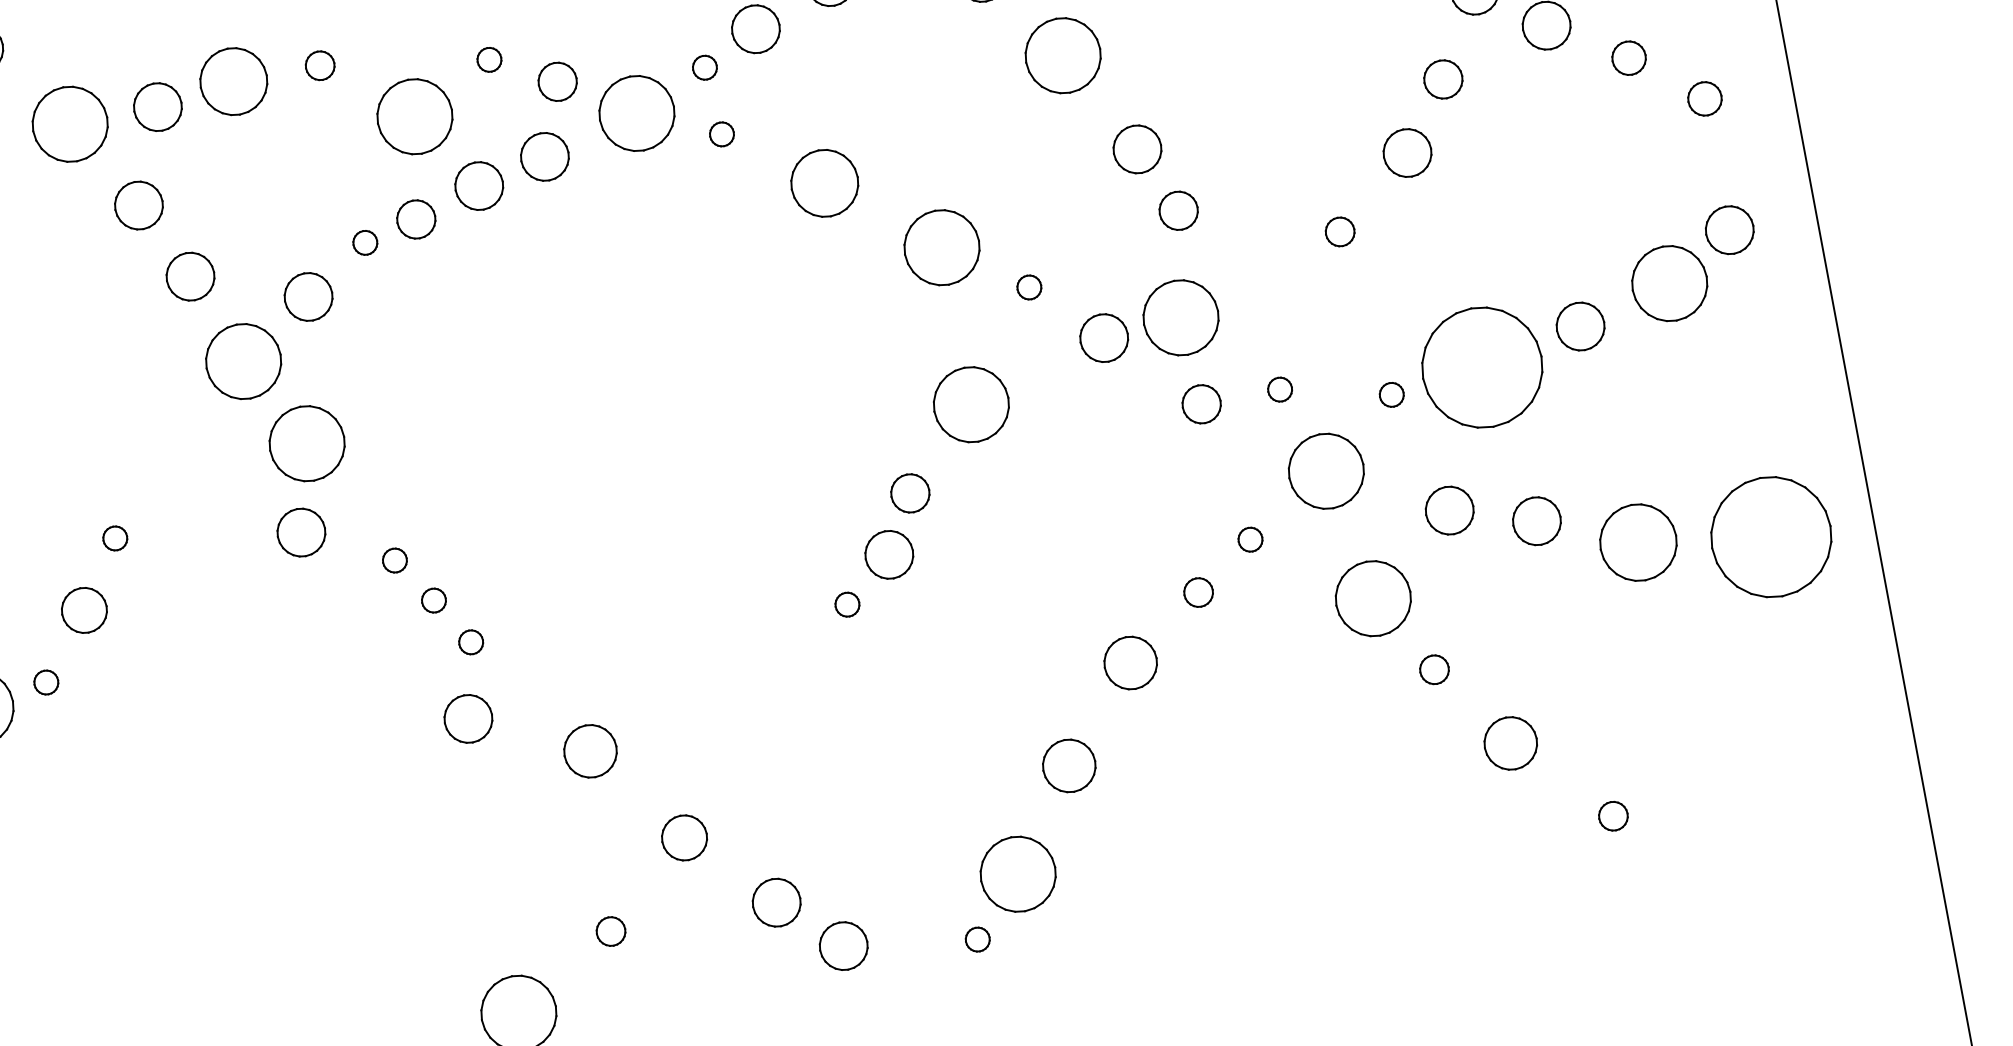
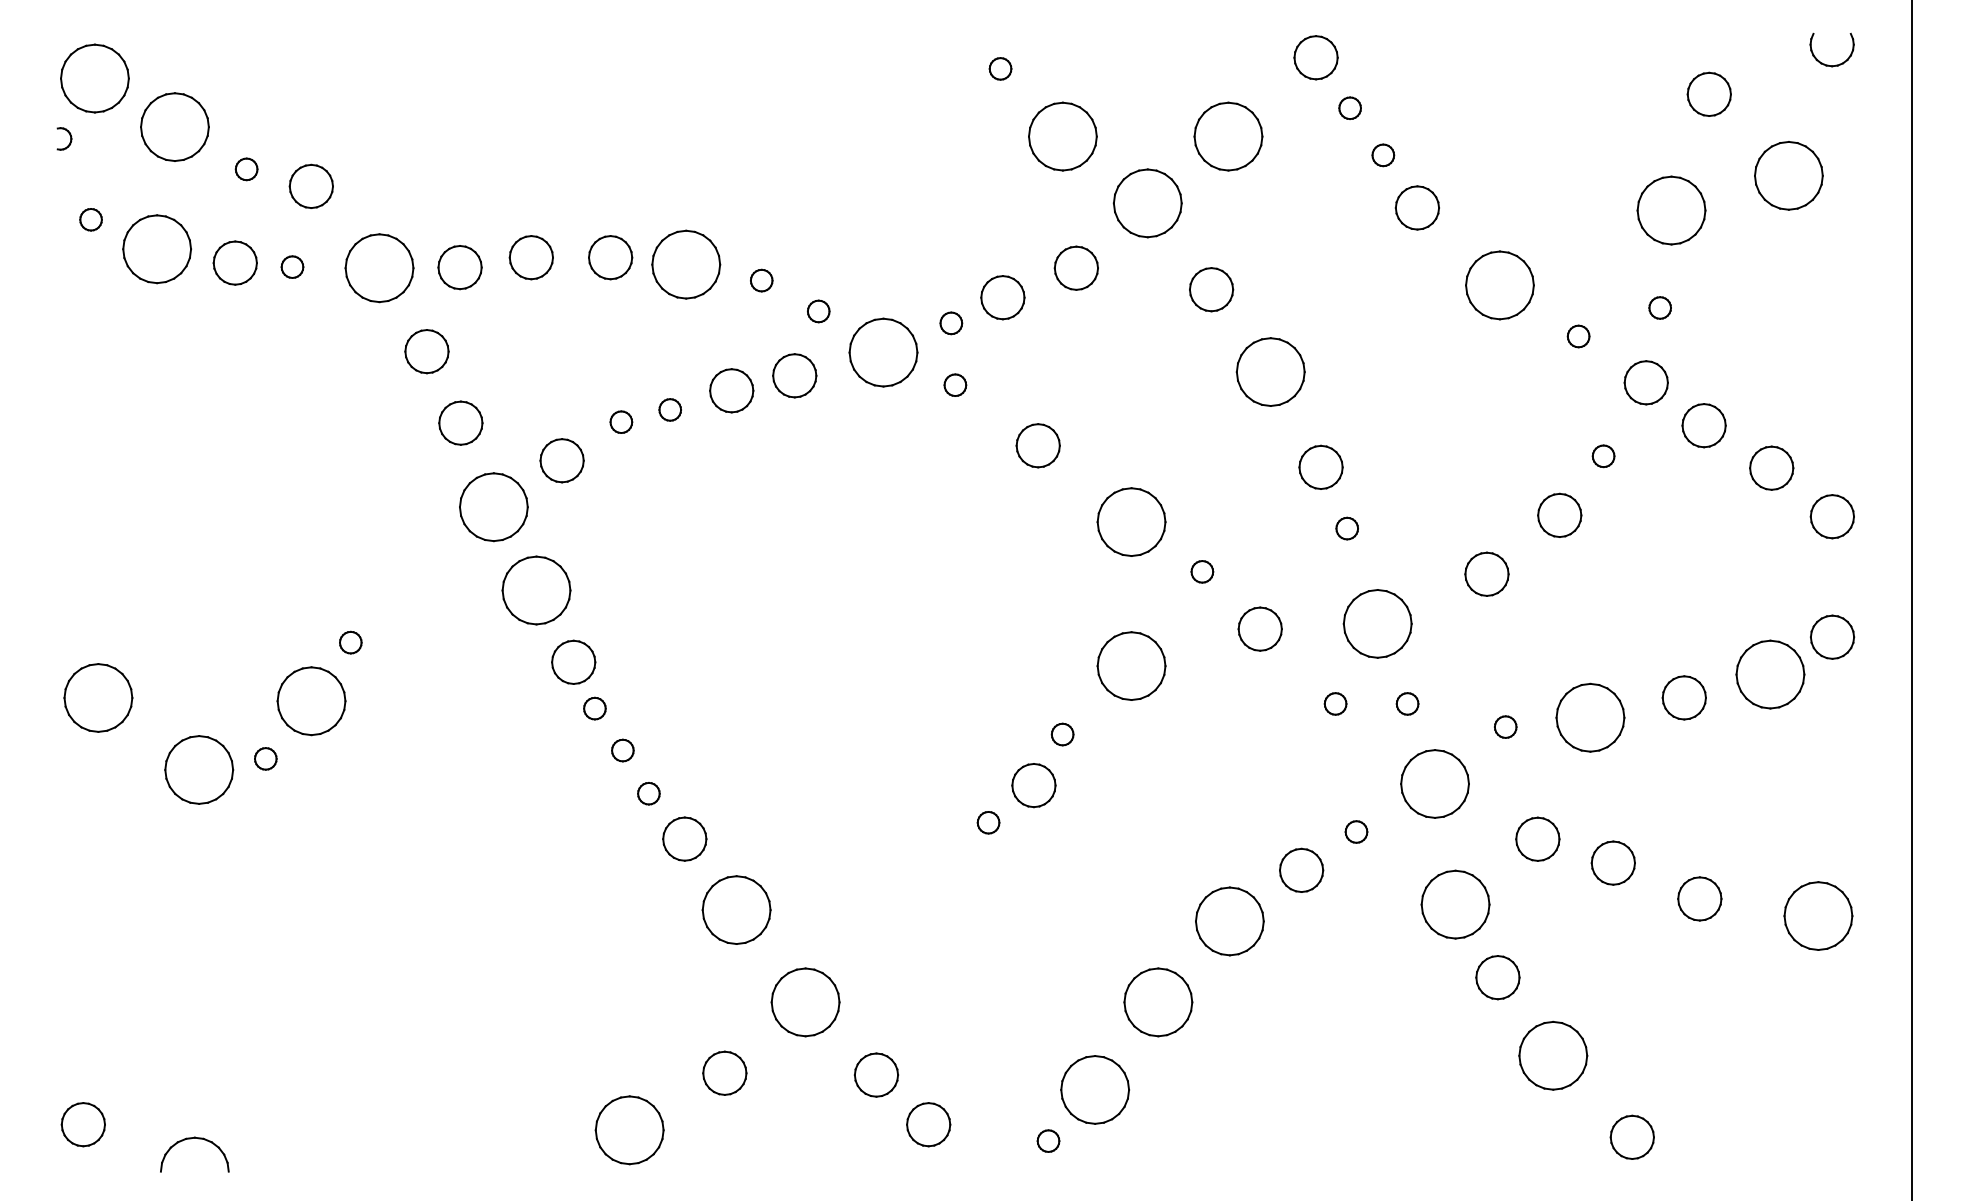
part: (1628, 57) -> (1771, 467), size x1.43
part: (319, 65) -> (610, 257), size x1.67
part: (1443, 79) -> (1603, 456), size x0.62
part: (232, 81) -> (530, 257), size x0.71
part: (557, 81) -> (818, 311), size x0.62
part: (1704, 98) -> (1831, 516), size x1.43
part: (415, 116) -> (686, 264), moved
part: (823, 183) -> (1037, 445), size x0.71
part: (1177, 210) -> (1346, 528), size x0.62
part: (415, 219) -> (669, 409), size x0.62
part: (1339, 231) -> (1486, 573), size x1.67
part: (1180, 317) -> (1377, 623), moved
part: (1482, 367) -> (1590, 717), size x0.62
part: (1201, 403) -> (1335, 703), size x0.62
part: (910, 493) -> (1062, 734), size x0.62
part: (301, 531) -> (573, 661), moved
part: (1771, 536) -> (1818, 915), size x0.62
part: (1638, 542) -> (1699, 898), size x0.62
part: (1198, 591) -> (1301, 869), size x1.67
part: (84, 610) -> (311, 701), size x1.67
part: (1130, 663) -> (1229, 921), size x1.43
part: (1433, 669) -> (1497, 977), size x1.67
part: (467, 718) -> (684, 838), moved
part: (1510, 743) -> (1553, 1055), size x1.43
part: (590, 750) -> (736, 909), size x1.43
part: (1069, 765) -> (1158, 1002), size x1.43
part: (1612, 815) -> (1631, 1136), size x1.67
part: (684, 838) -> (805, 1002), size x1.67
part: (610, 930) -> (724, 1072), size x1.67

